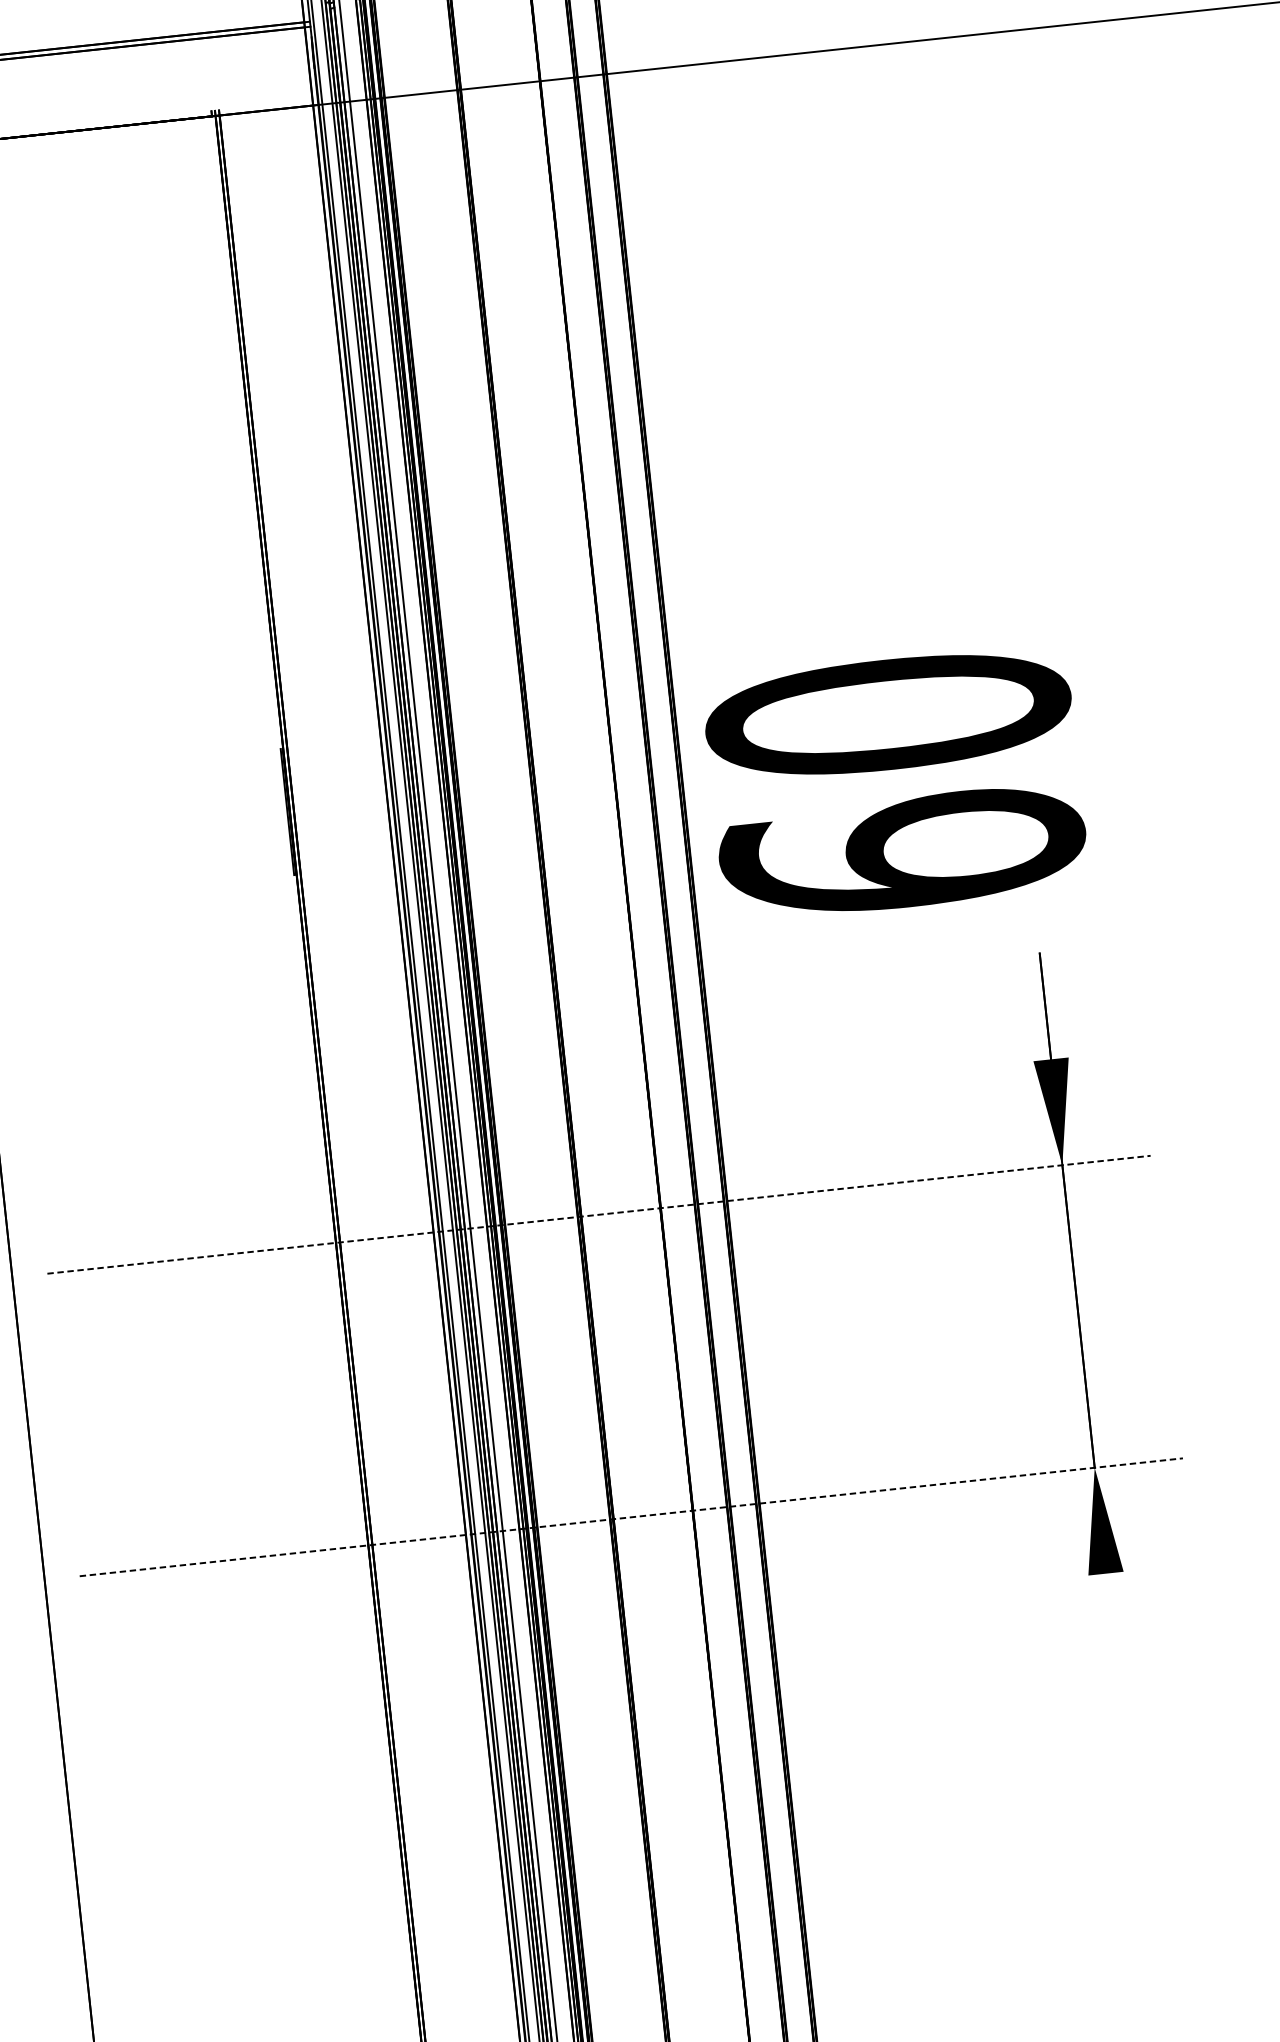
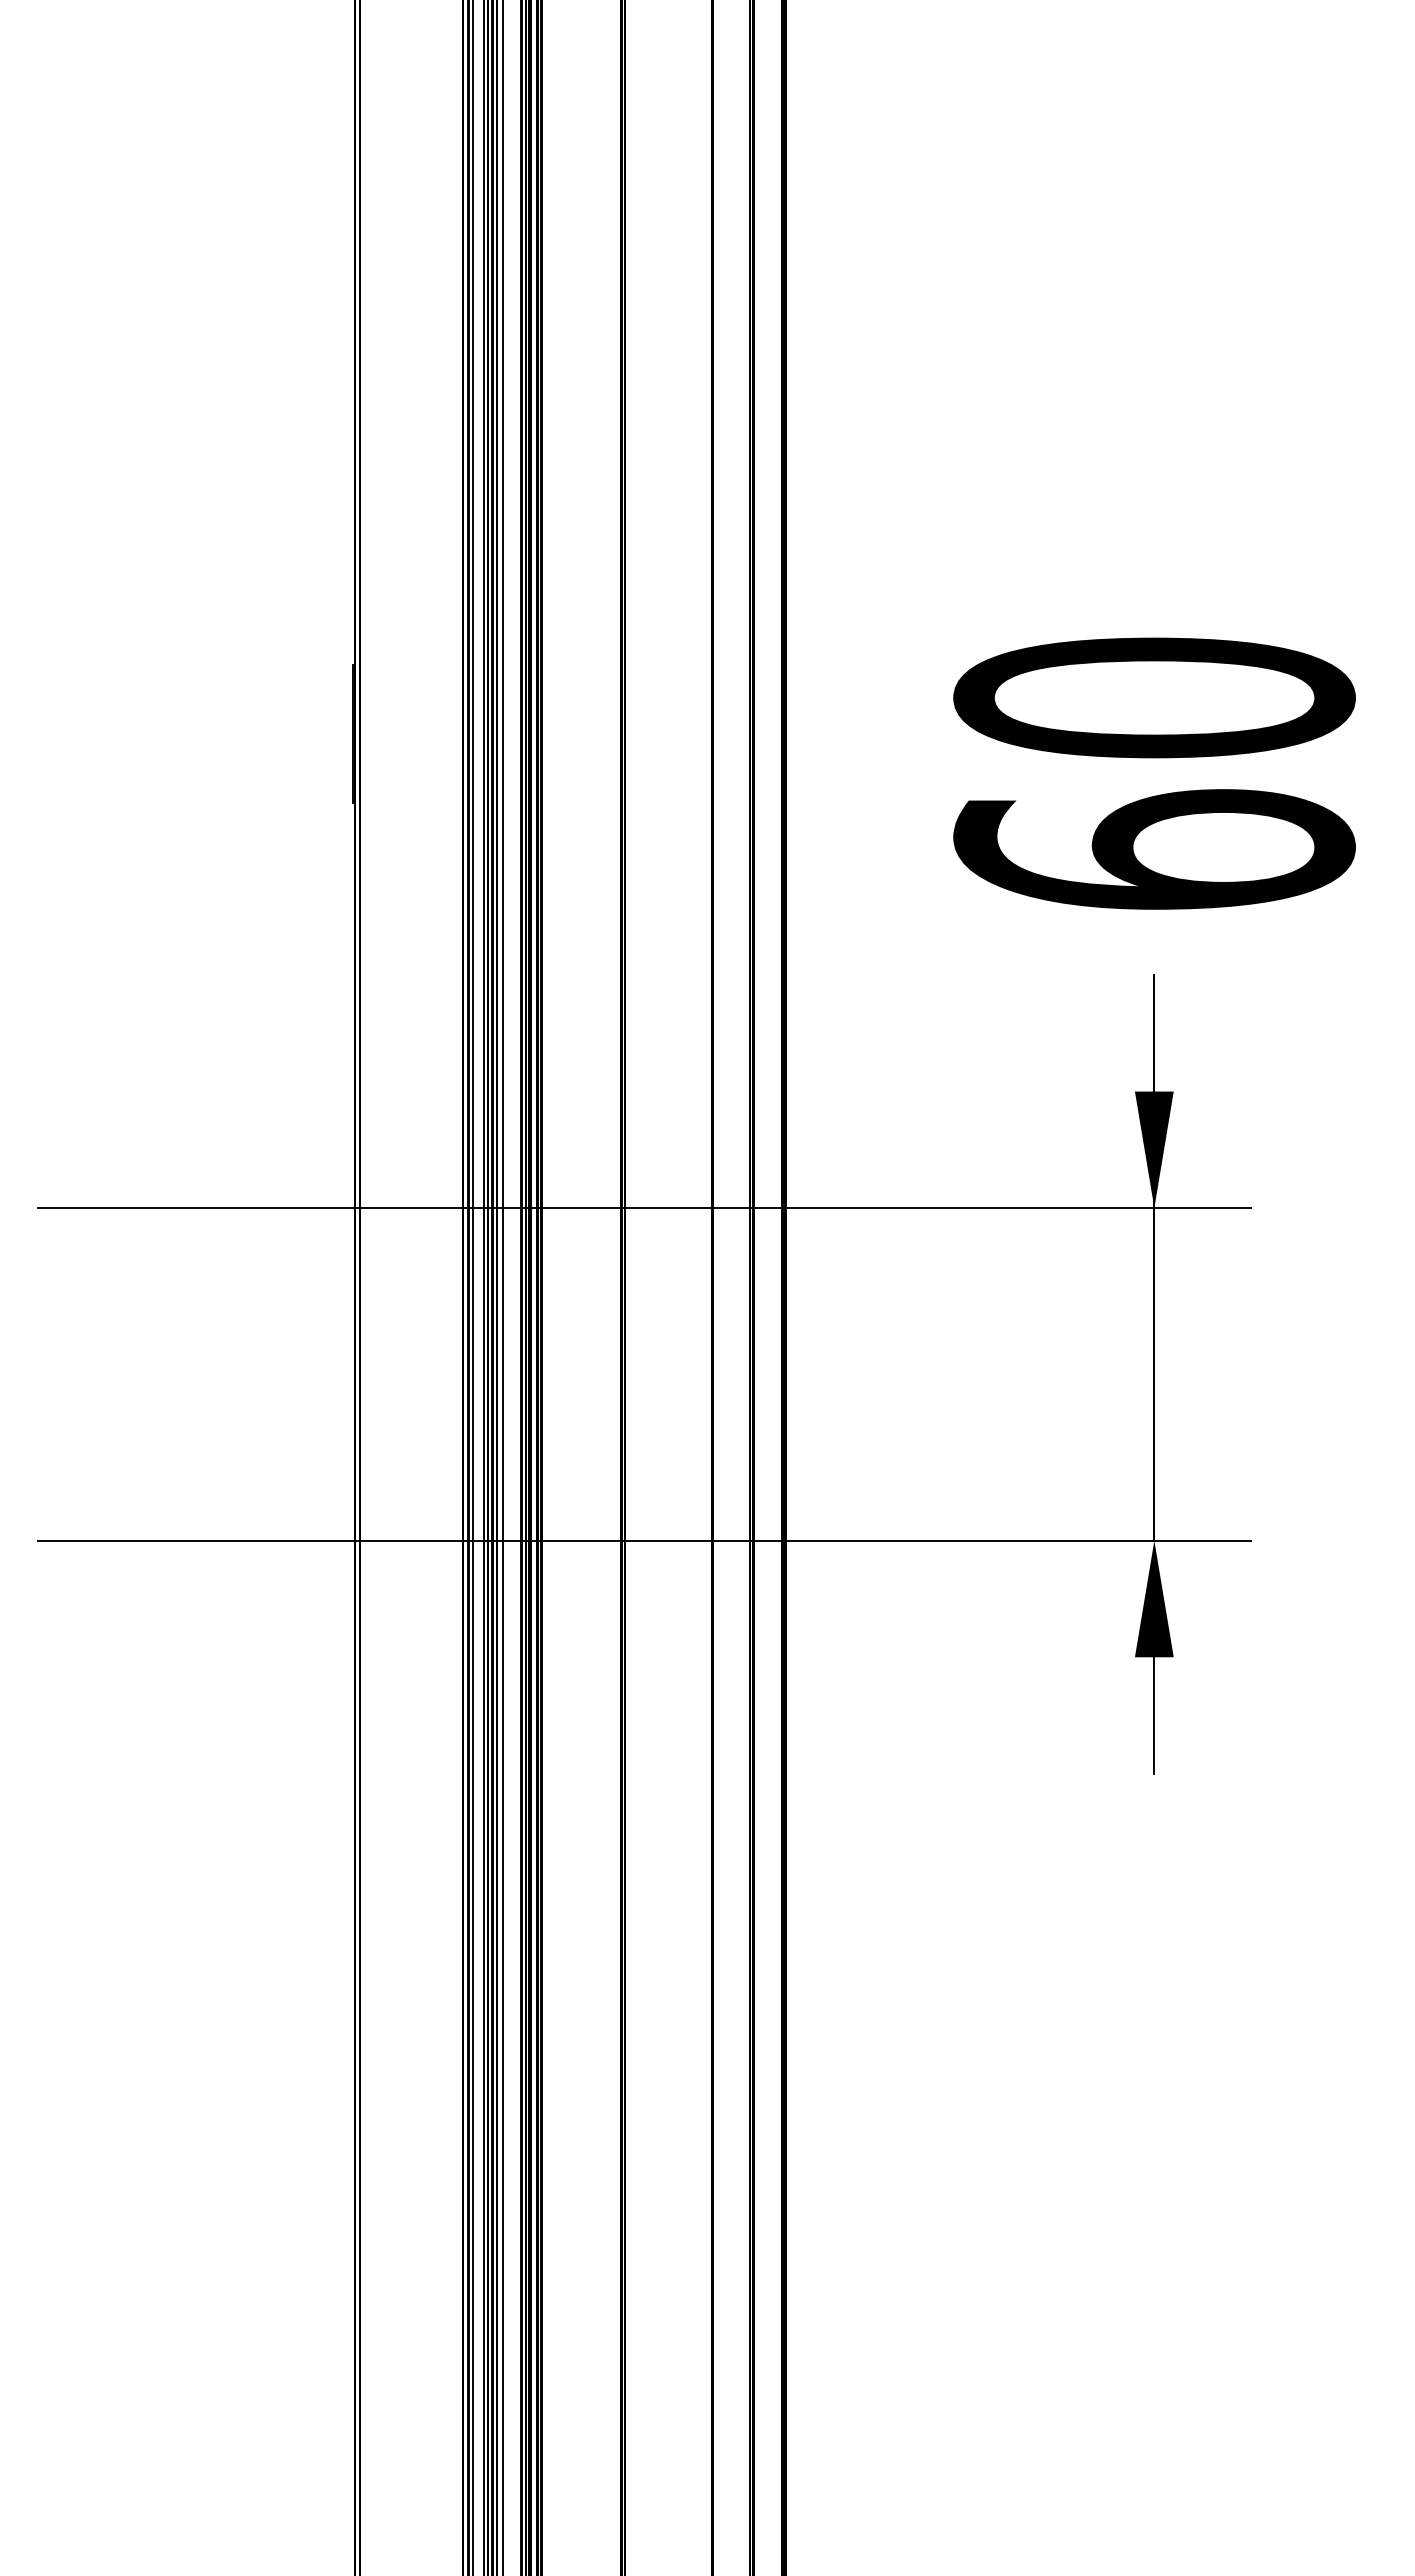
text: (895, 783) -> (1154, 773), moved
line: (598, 1215) -> (644, 1208), dashed -> solid
line: (631, 1517) -> (644, 1540), dashed -> solid
line: (1111, 1626) -> (1154, 1715), added

